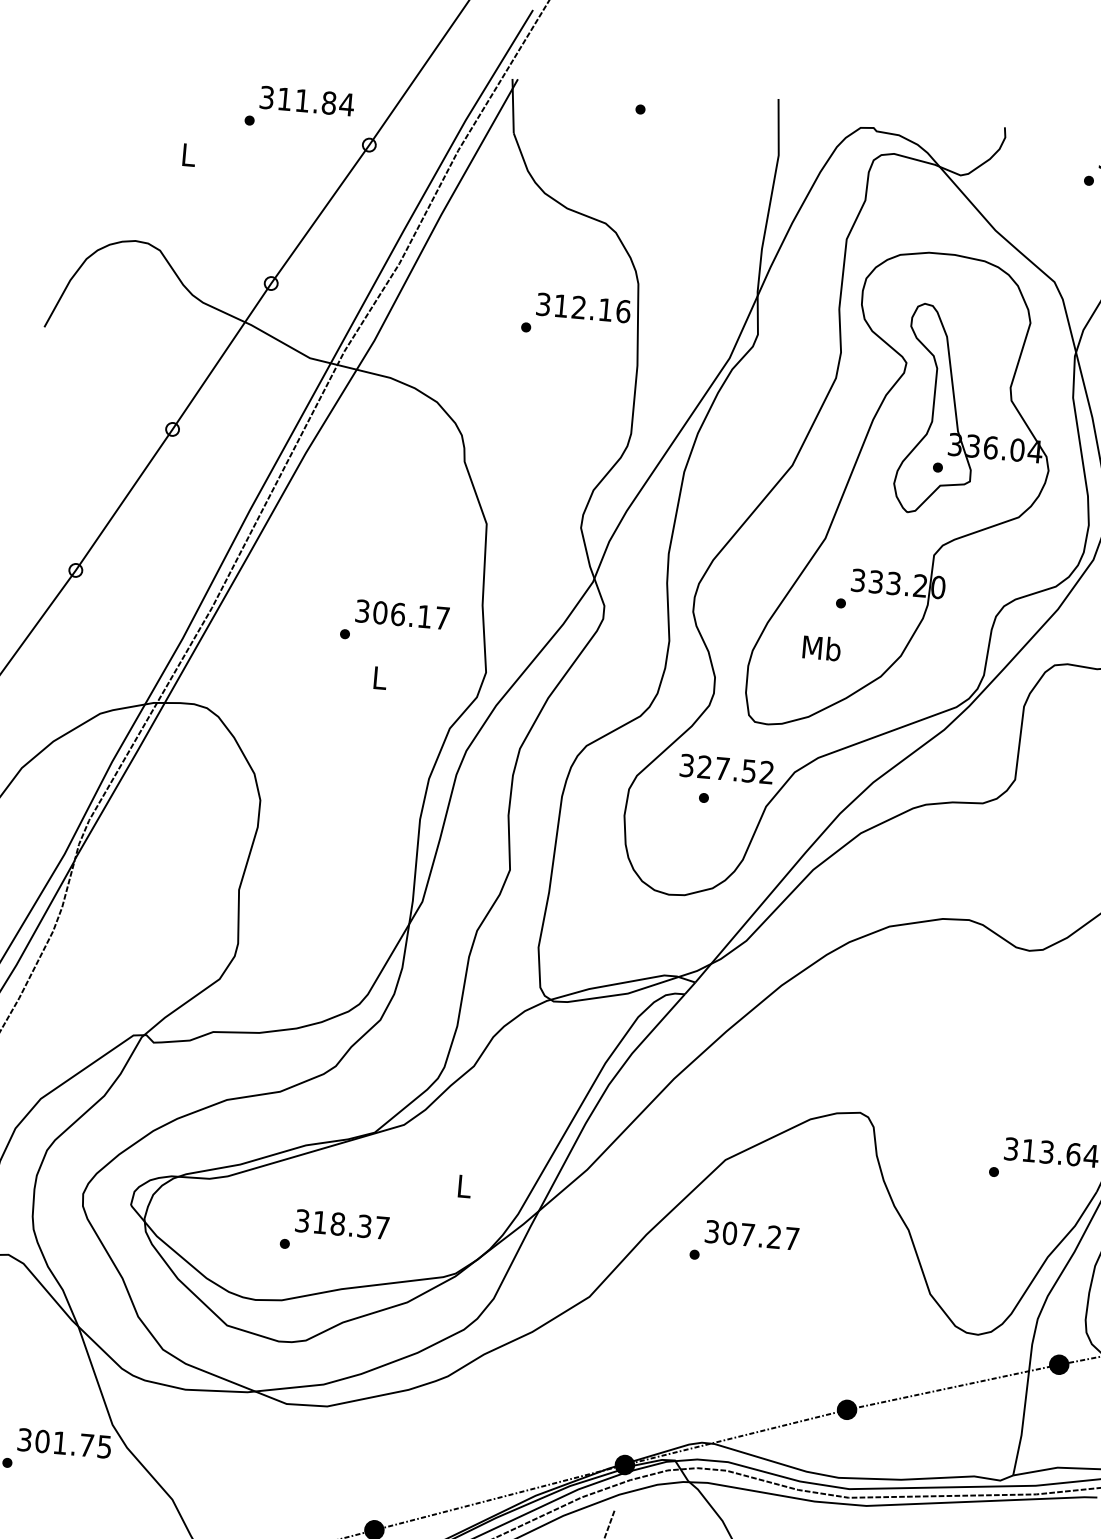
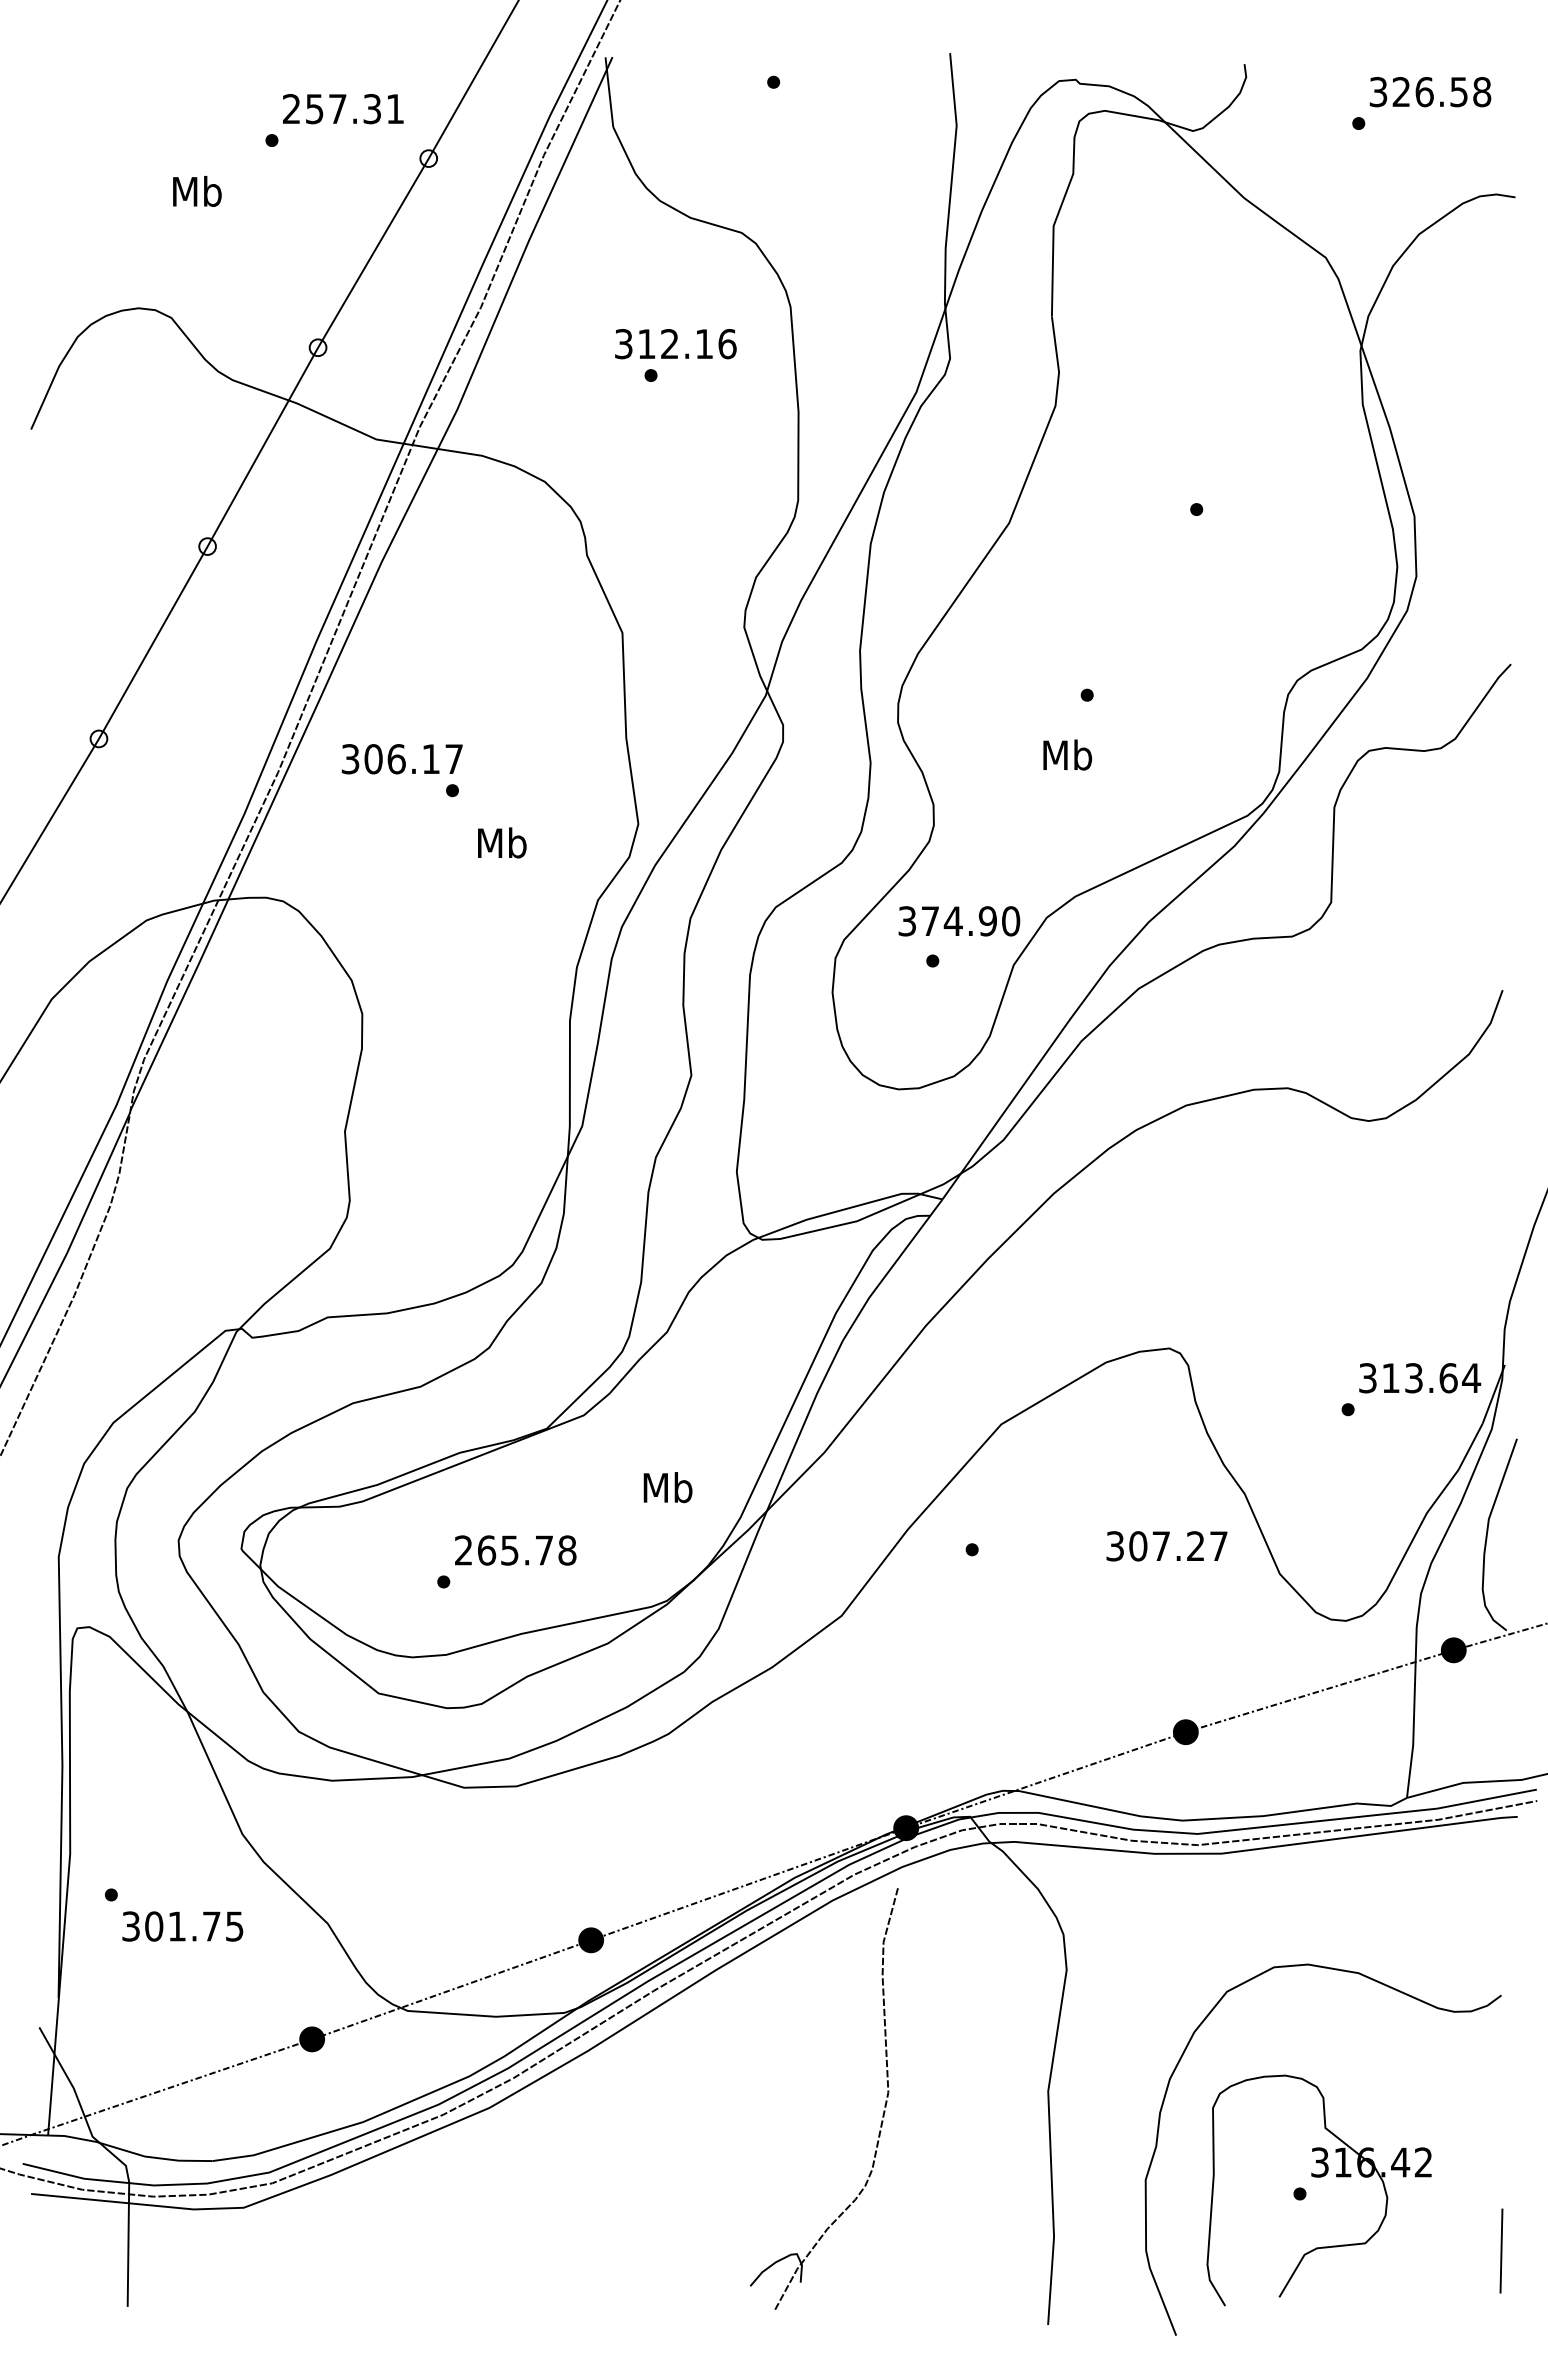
text: (306, 101) -> (343, 109), 311.84 -> 257.31
text: (188, 154) -> (197, 191), L -> Mb
text: (583, 308) -> (675, 344), moved
part: (905, 493) -> (1157, 546), removed
text: (401, 614) -> (401, 759), moved
text: (380, 677) -> (502, 842), L -> Mb
text: (735, 770) -> (970, 921), 327.52 -> 374.90
text: (463, 1186) -> (667, 1487), L -> Mb
text: (342, 1224) -> (515, 1550), 318.37 -> 265.78
text: (751, 1235) -> (1166, 1546), moved
text: (64, 1443) -> (182, 1926), moved

